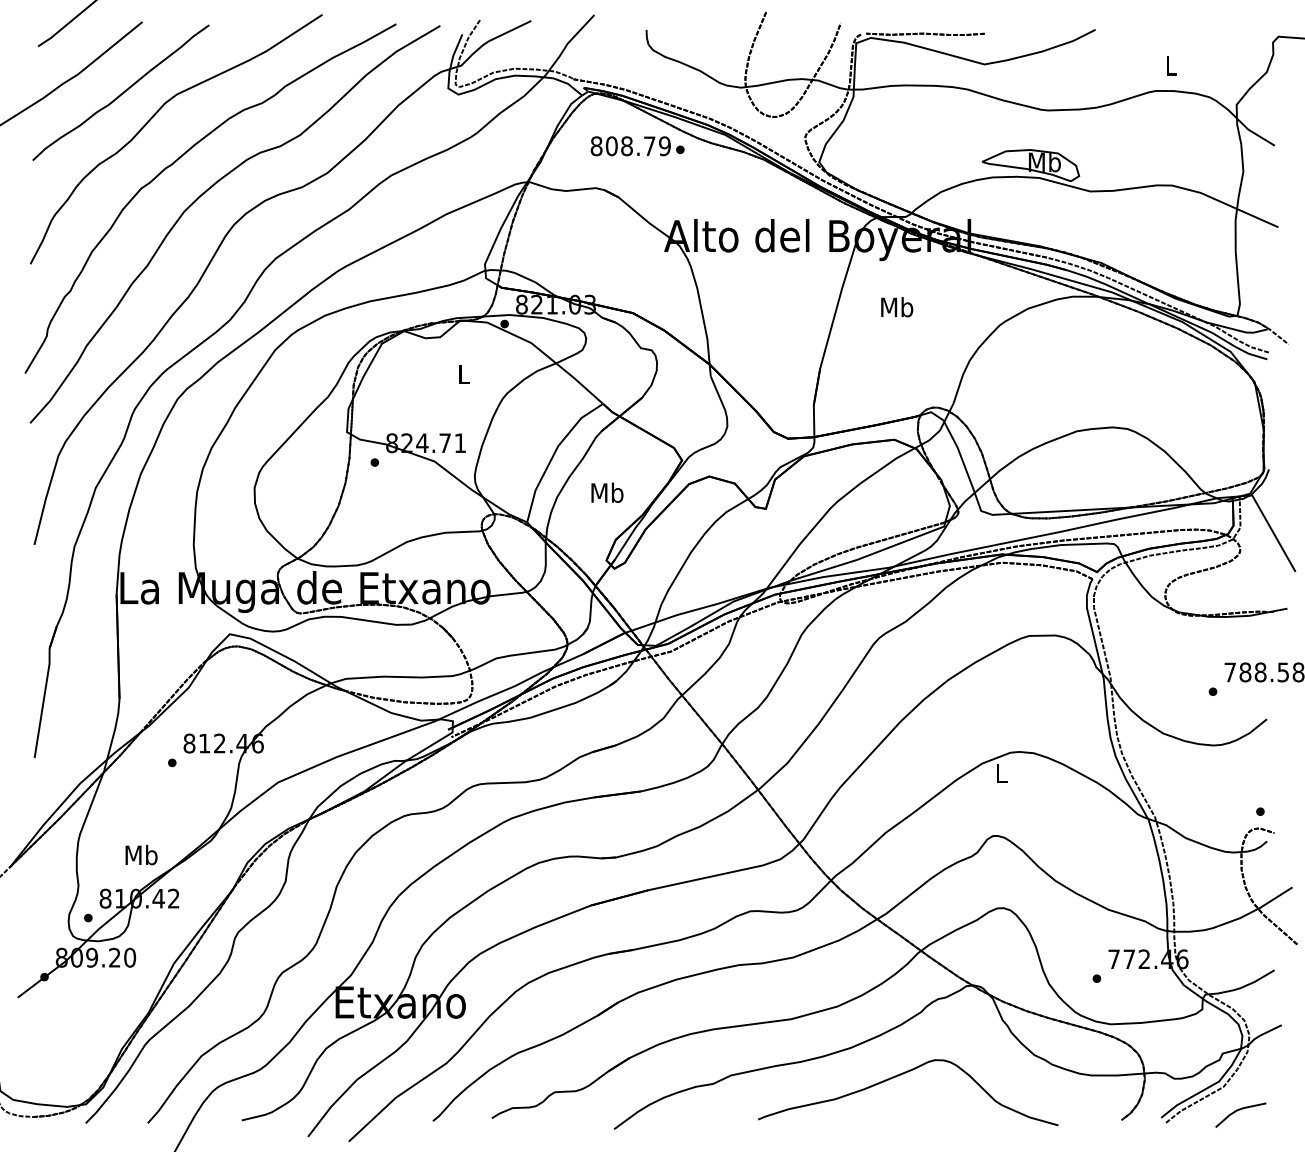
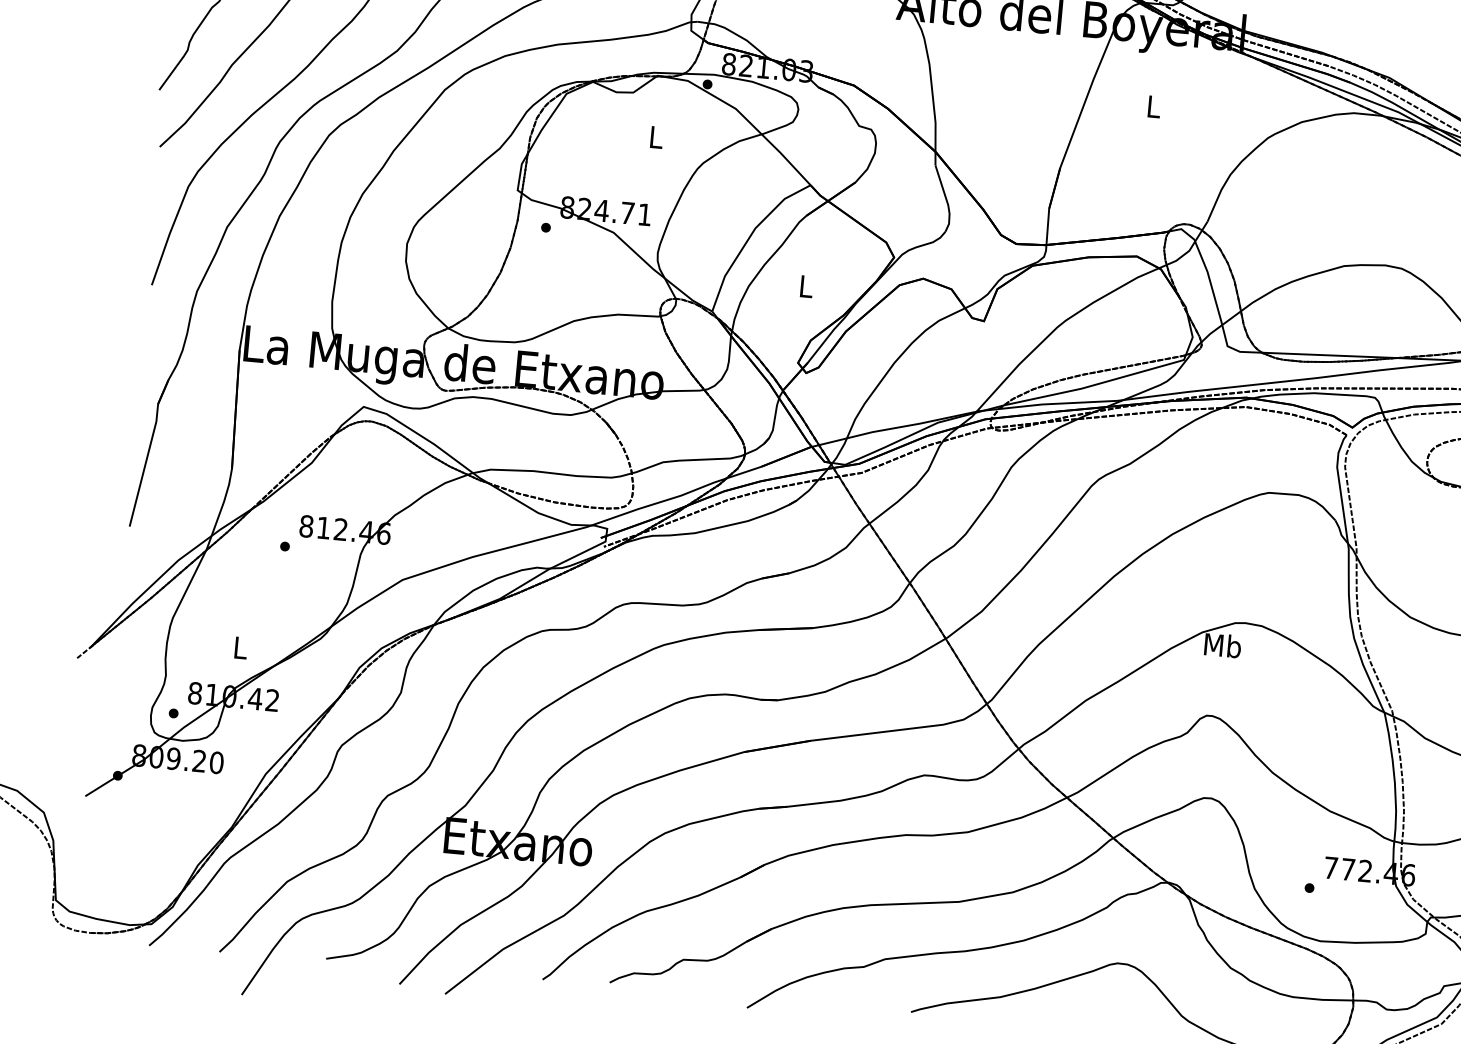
text: (897, 307) -> (1154, 106), Mb -> L
text: (607, 492) -> (806, 286), Mb -> L
text: (1001, 773) -> (1223, 645), L -> Mb
text: (141, 854) -> (240, 647), Mb -> L

